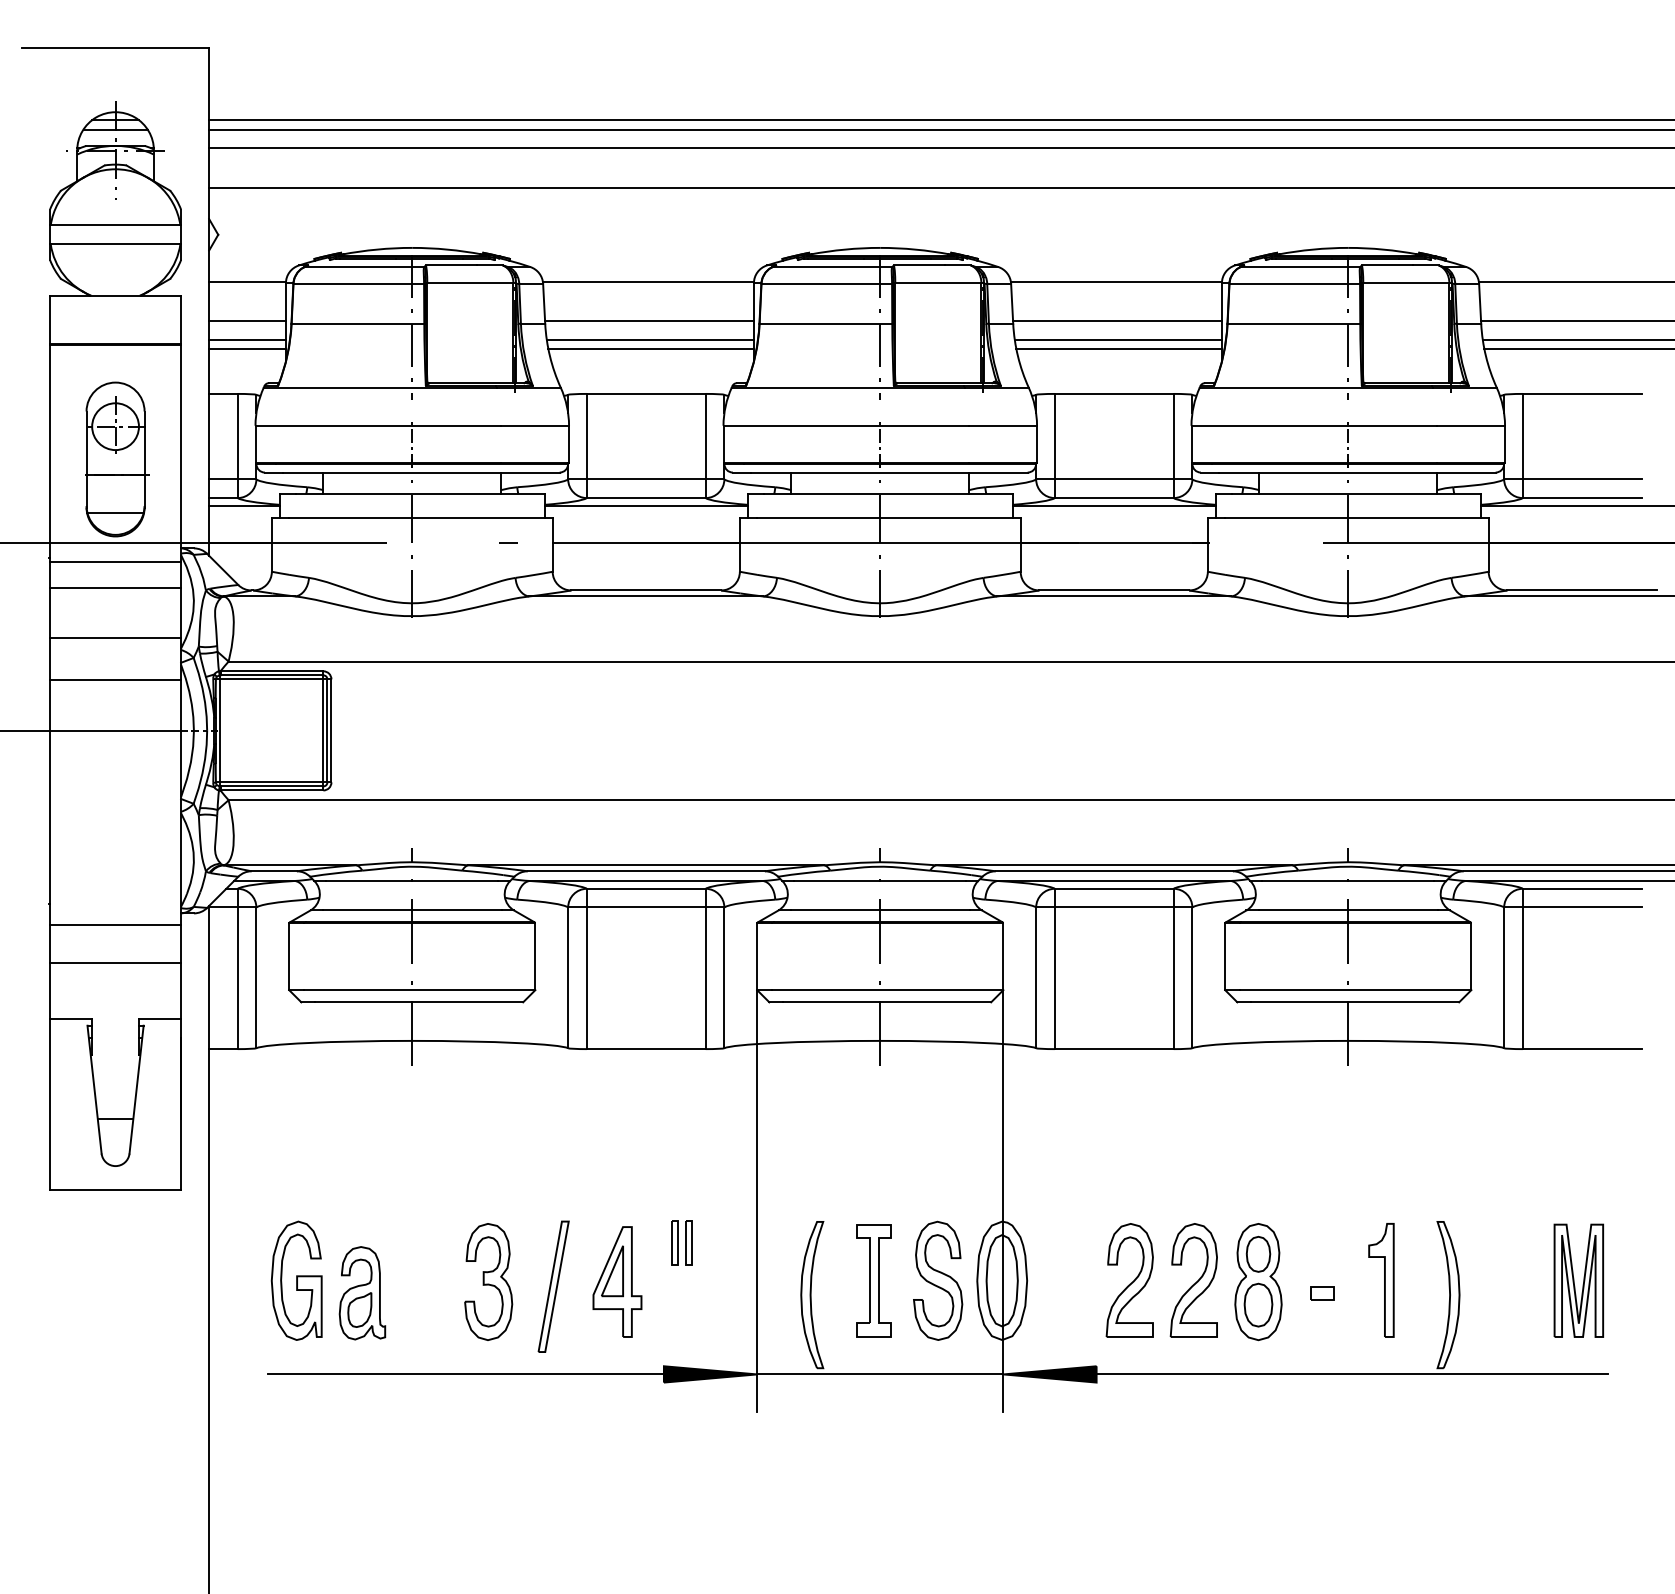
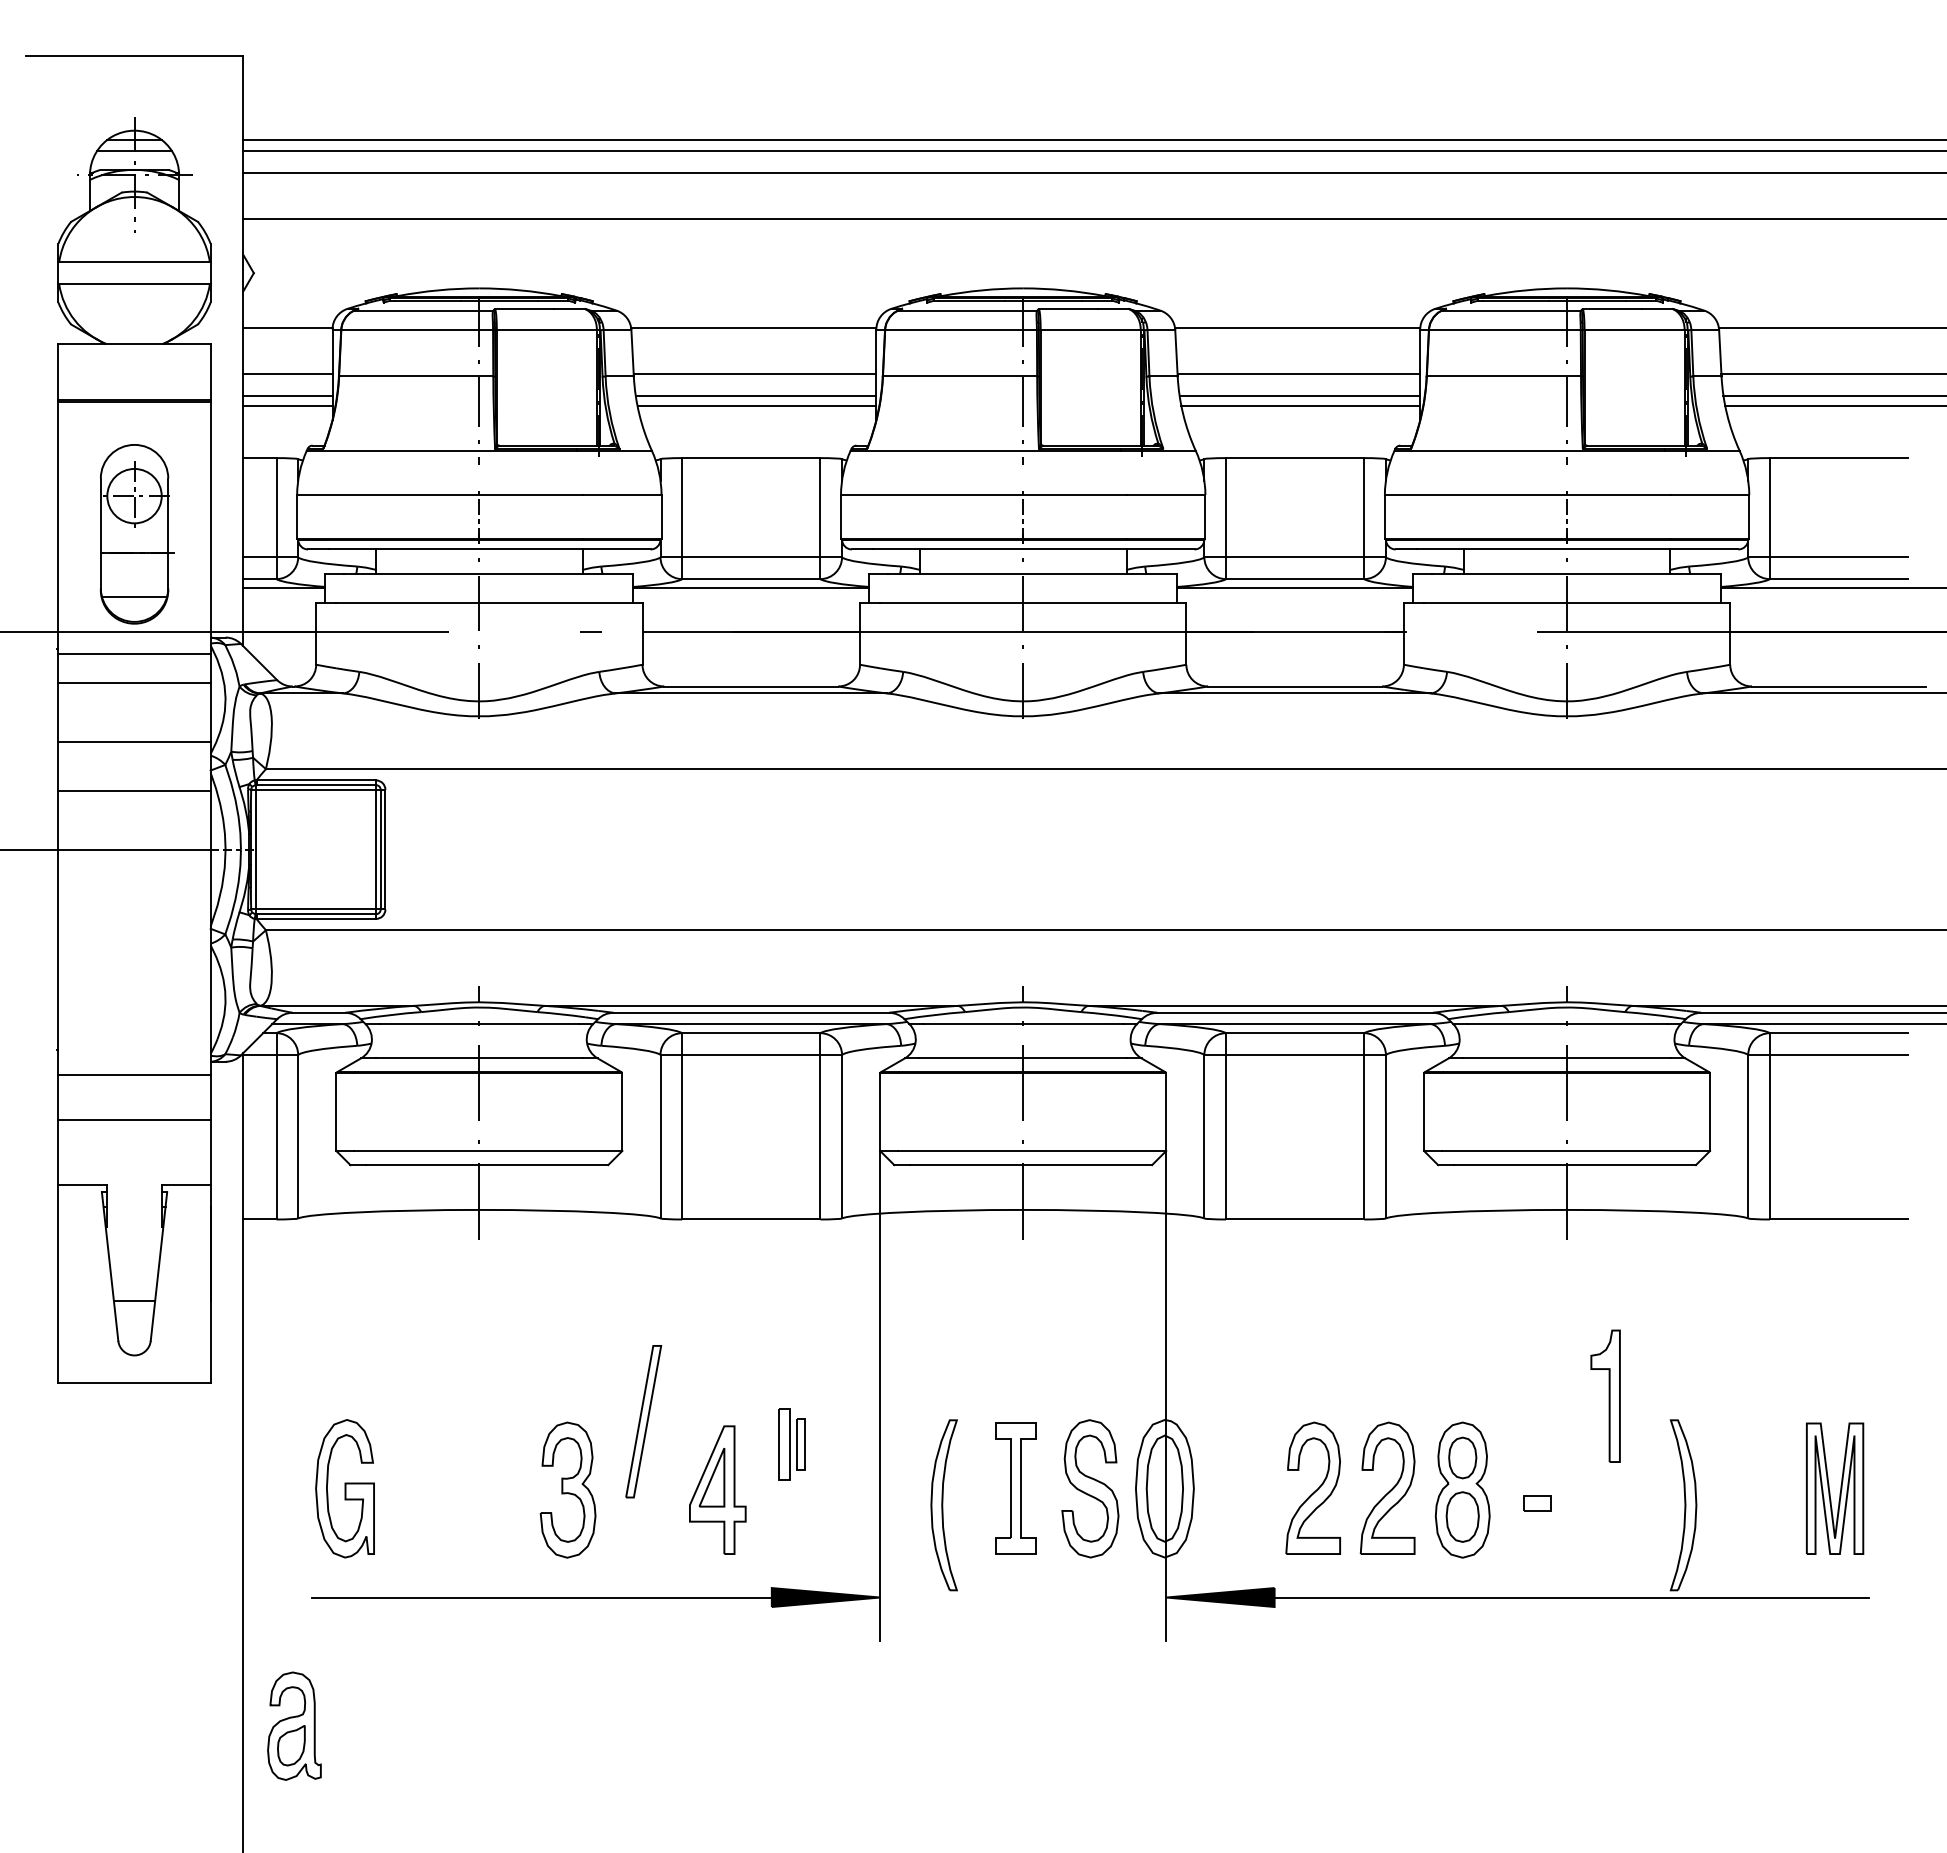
part: (674, 1242) -> (784, 1444), size x1.4
part: (1381, 1279) -> (1605, 1395), moved
part: (553, 1286) -> (643, 1421), moved
part: (362, 1292) -> (294, 1725), moved
line: (880, 1374) -> (1023, 1597), removed

